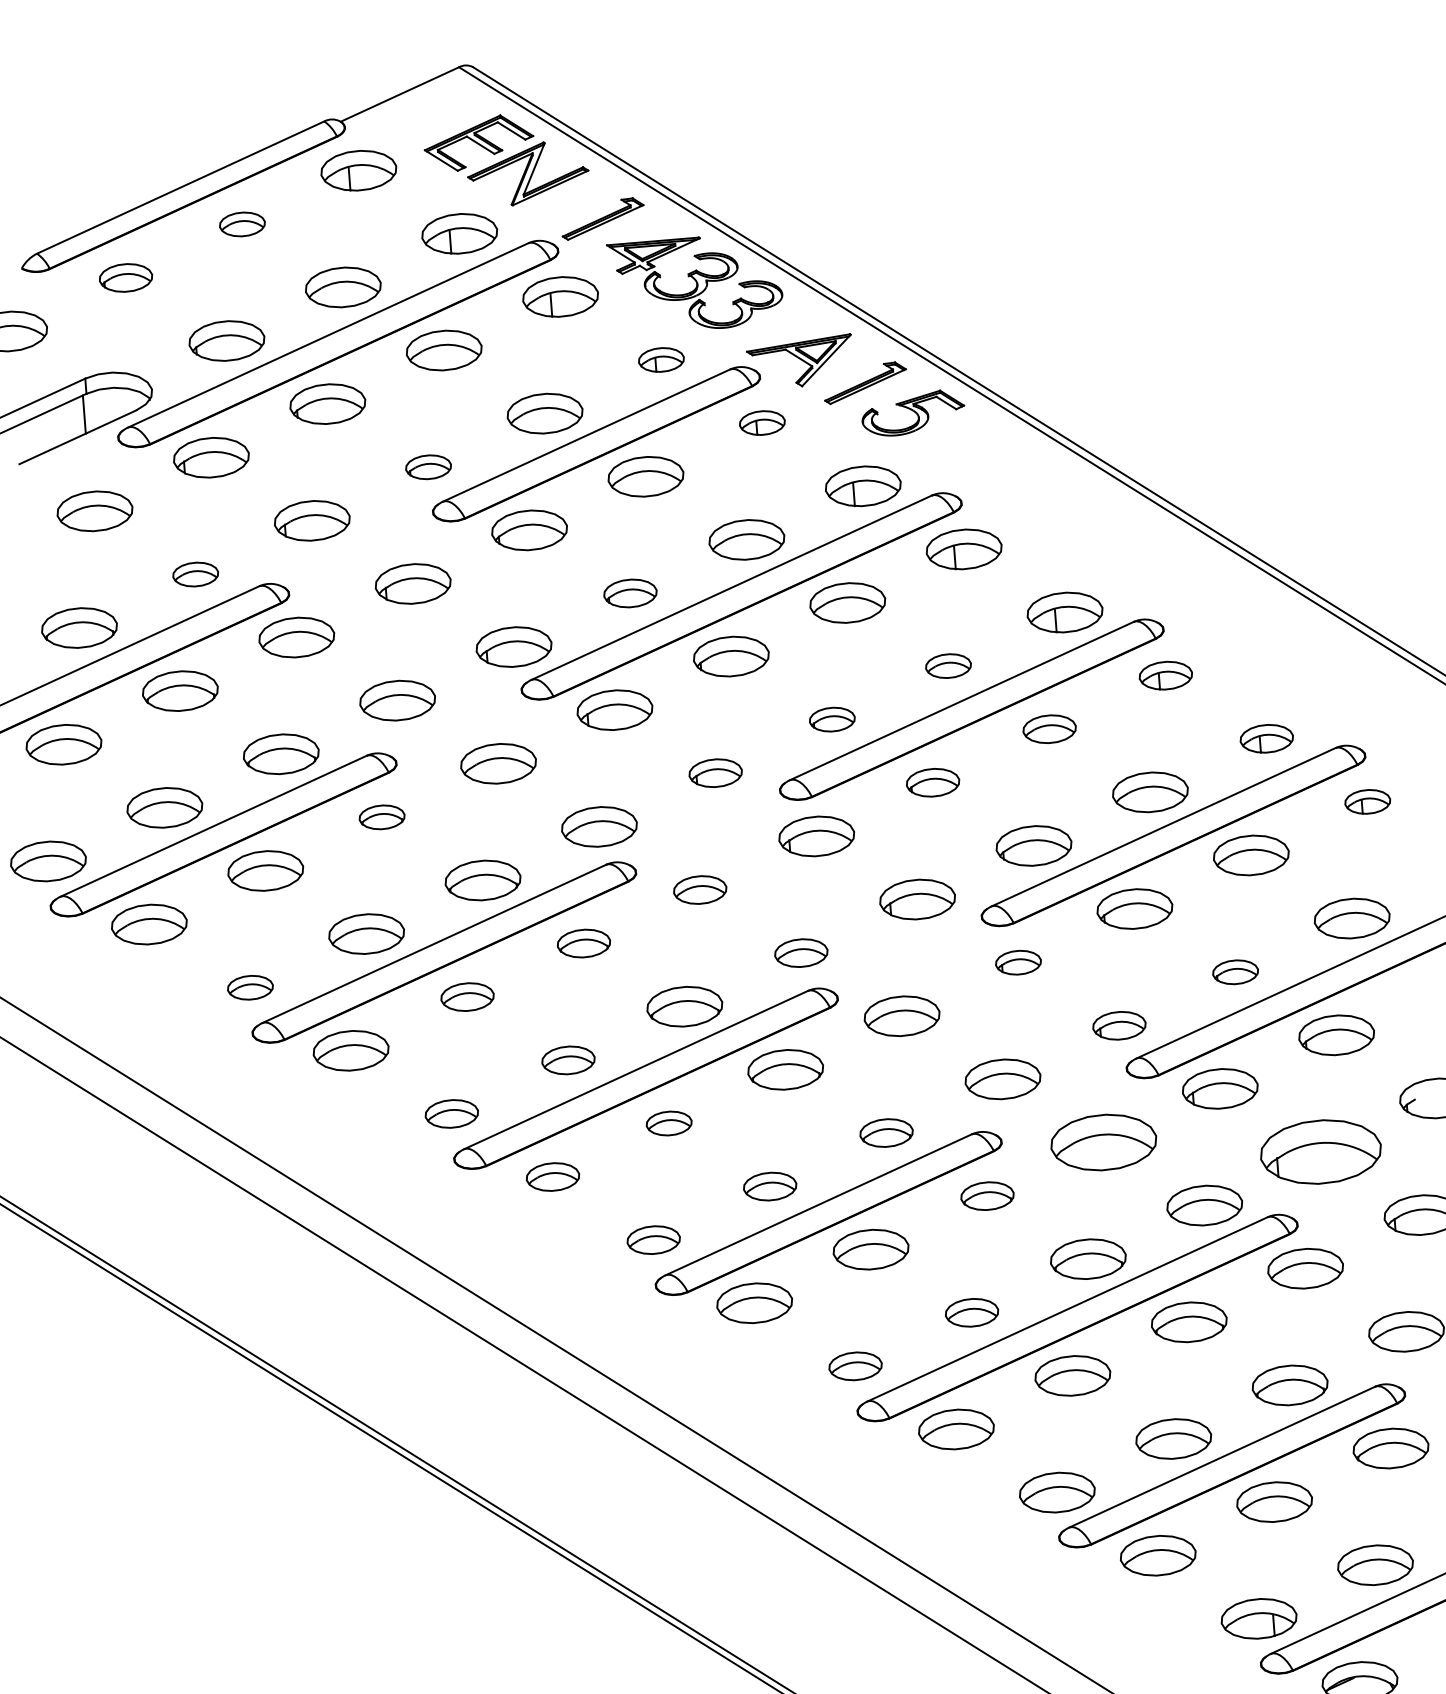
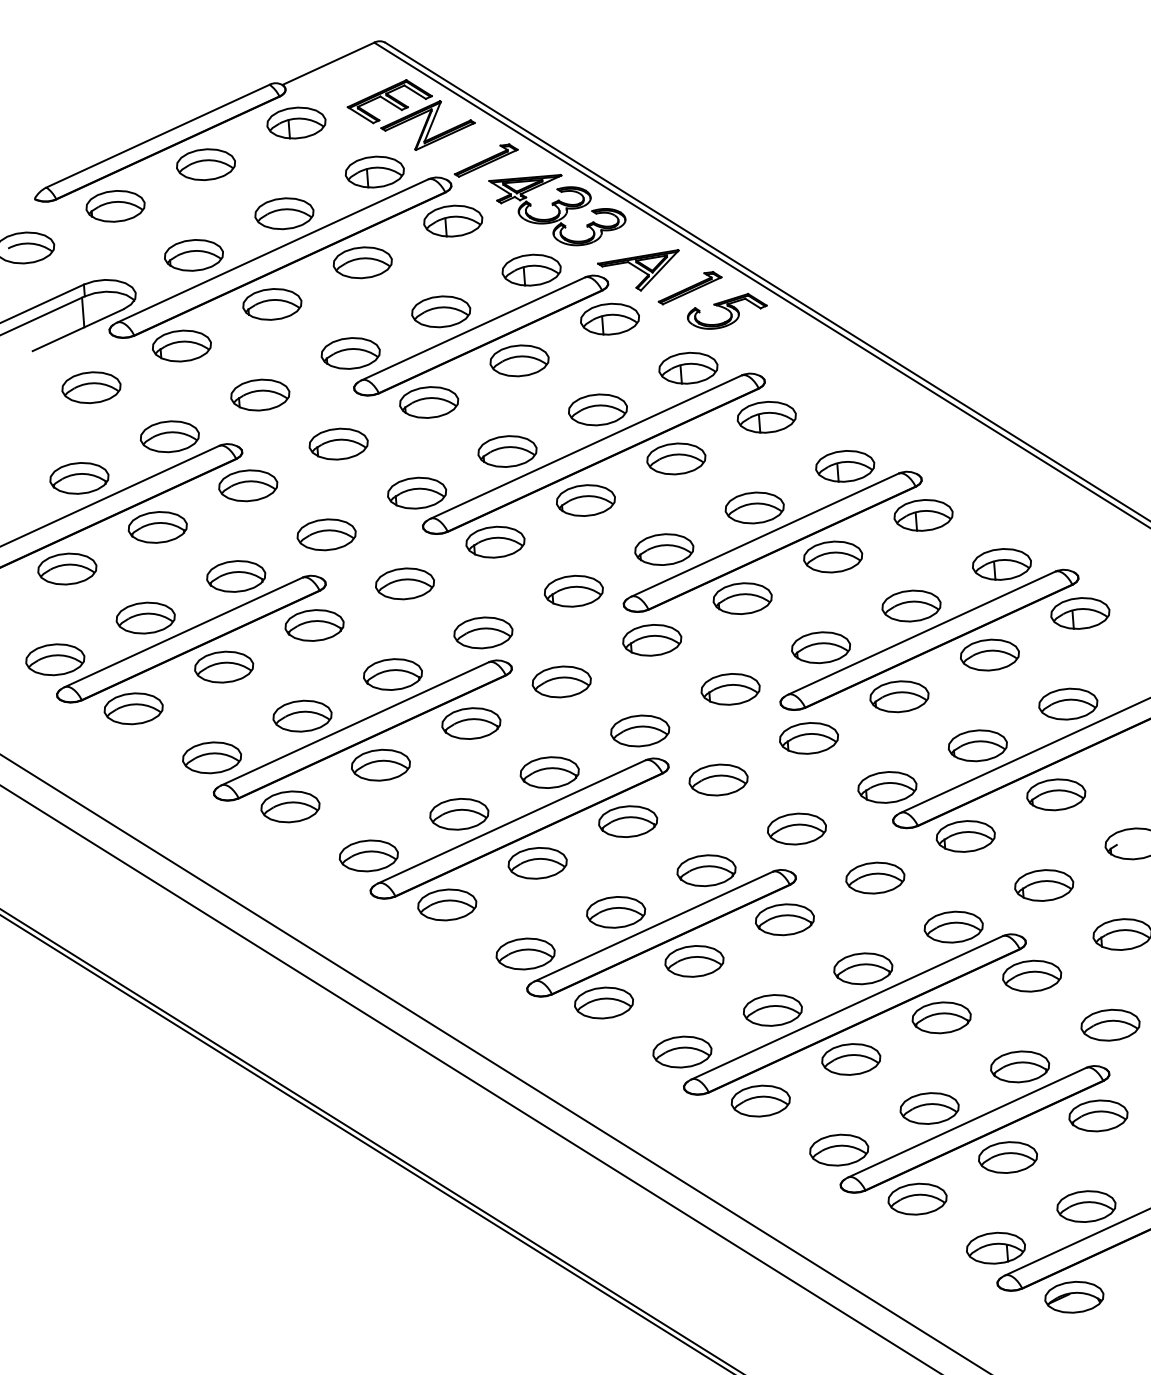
part: (241, 224) -> (205, 164), size x1.67
part: (125, 278) -> (115, 206), size x1.43
part: (661, 359) -> (531, 269), size x1.67
part: (761, 422) -> (609, 318), size x1.67
part: (428, 467) -> (350, 353), size x1.67
part: (195, 574) -> (169, 436), size x1.67
part: (630, 593) -> (507, 451), size x1.43
part: (948, 665) -> (754, 507), size x1.67
part: (1165, 675) -> (923, 515), size x1.43
part: (832, 719) -> (664, 549), size x1.67
part: (1050, 728) -> (833, 556), size x1.43
part: (1266, 738) -> (1001, 564), size x1.43
part: (715, 772) -> (573, 590), size x1.43
part: (932, 782) -> (742, 598), size x1.43
part: (1367, 801) -> (1080, 613), size x1.67
part: (382, 817) -> (314, 625), size x1.67
part: (699, 889) -> (561, 681), size x1.43
part: (584, 943) -> (471, 723), size x1.43
part: (801, 952) -> (640, 730), size x1.43
part: (1017, 962) -> (808, 738), size x1.67
part: (1235, 971) -> (977, 745), size x1.67
part: (250, 987) -> (212, 757), size x1.67
part: (466, 996) -> (380, 764), size x1.43
part: (1119, 1025) -> (887, 787), size x1.43
part: (568, 1060) -> (459, 814), size x1.43
part: (451, 1113) -> (368, 855), size x1.43
part: (669, 1123) -> (537, 863), size x1.67
part: (886, 1132) -> (706, 870), size x1.43
part: (1104, 1141) -> (875, 877), size x0.71
part: (1321, 1151) -> (1044, 885), size x0.62
part: (553, 1176) -> (447, 904), size x1.43
part: (769, 1186) -> (615, 912), size x1.43
part: (986, 1195) -> (784, 919), size x1.43
part: (653, 1239) -> (525, 953), size x1.43
part: (971, 1312) -> (772, 1010), size x1.43
part: (855, 1365) -> (682, 1051), size x1.43

